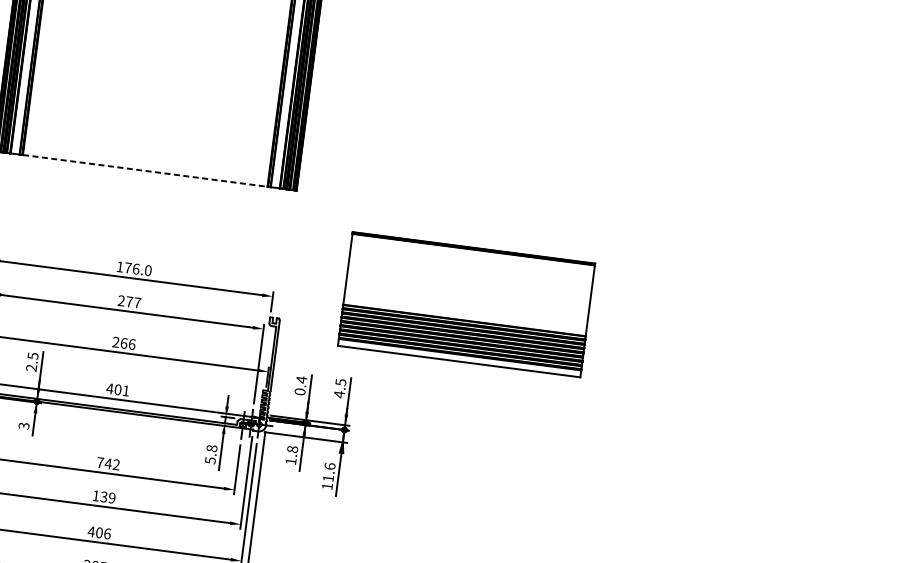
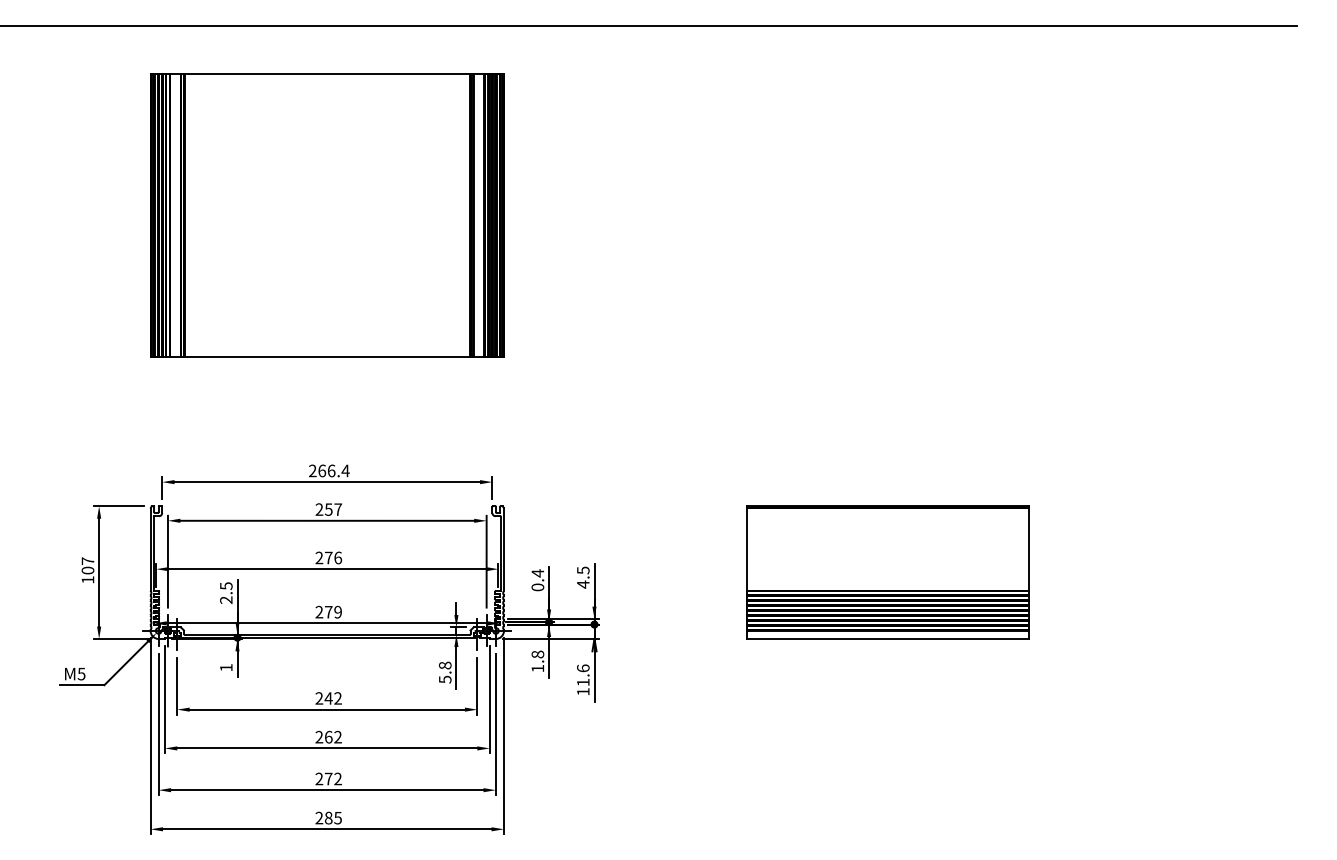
line: (145, 170) -> (327, 356), dashed -> solid
text: (134, 268) -> (329, 470), 176.0 -> 266.4
text: (129, 301) -> (328, 509), 277 -> 257
part: (466, 304) -> (887, 572), moved
text: (123, 342) -> (328, 557), 266 -> 276
text: (117, 389) -> (328, 611), 401 -> 279
text: (24, 425) -> (226, 667), 3 -> 1
text: (100, 462) -> (319, 698), 742 -> 242
text: (104, 496) -> (328, 736), 139 -> 262
text: (99, 532) -> (328, 778), 406 -> 272

